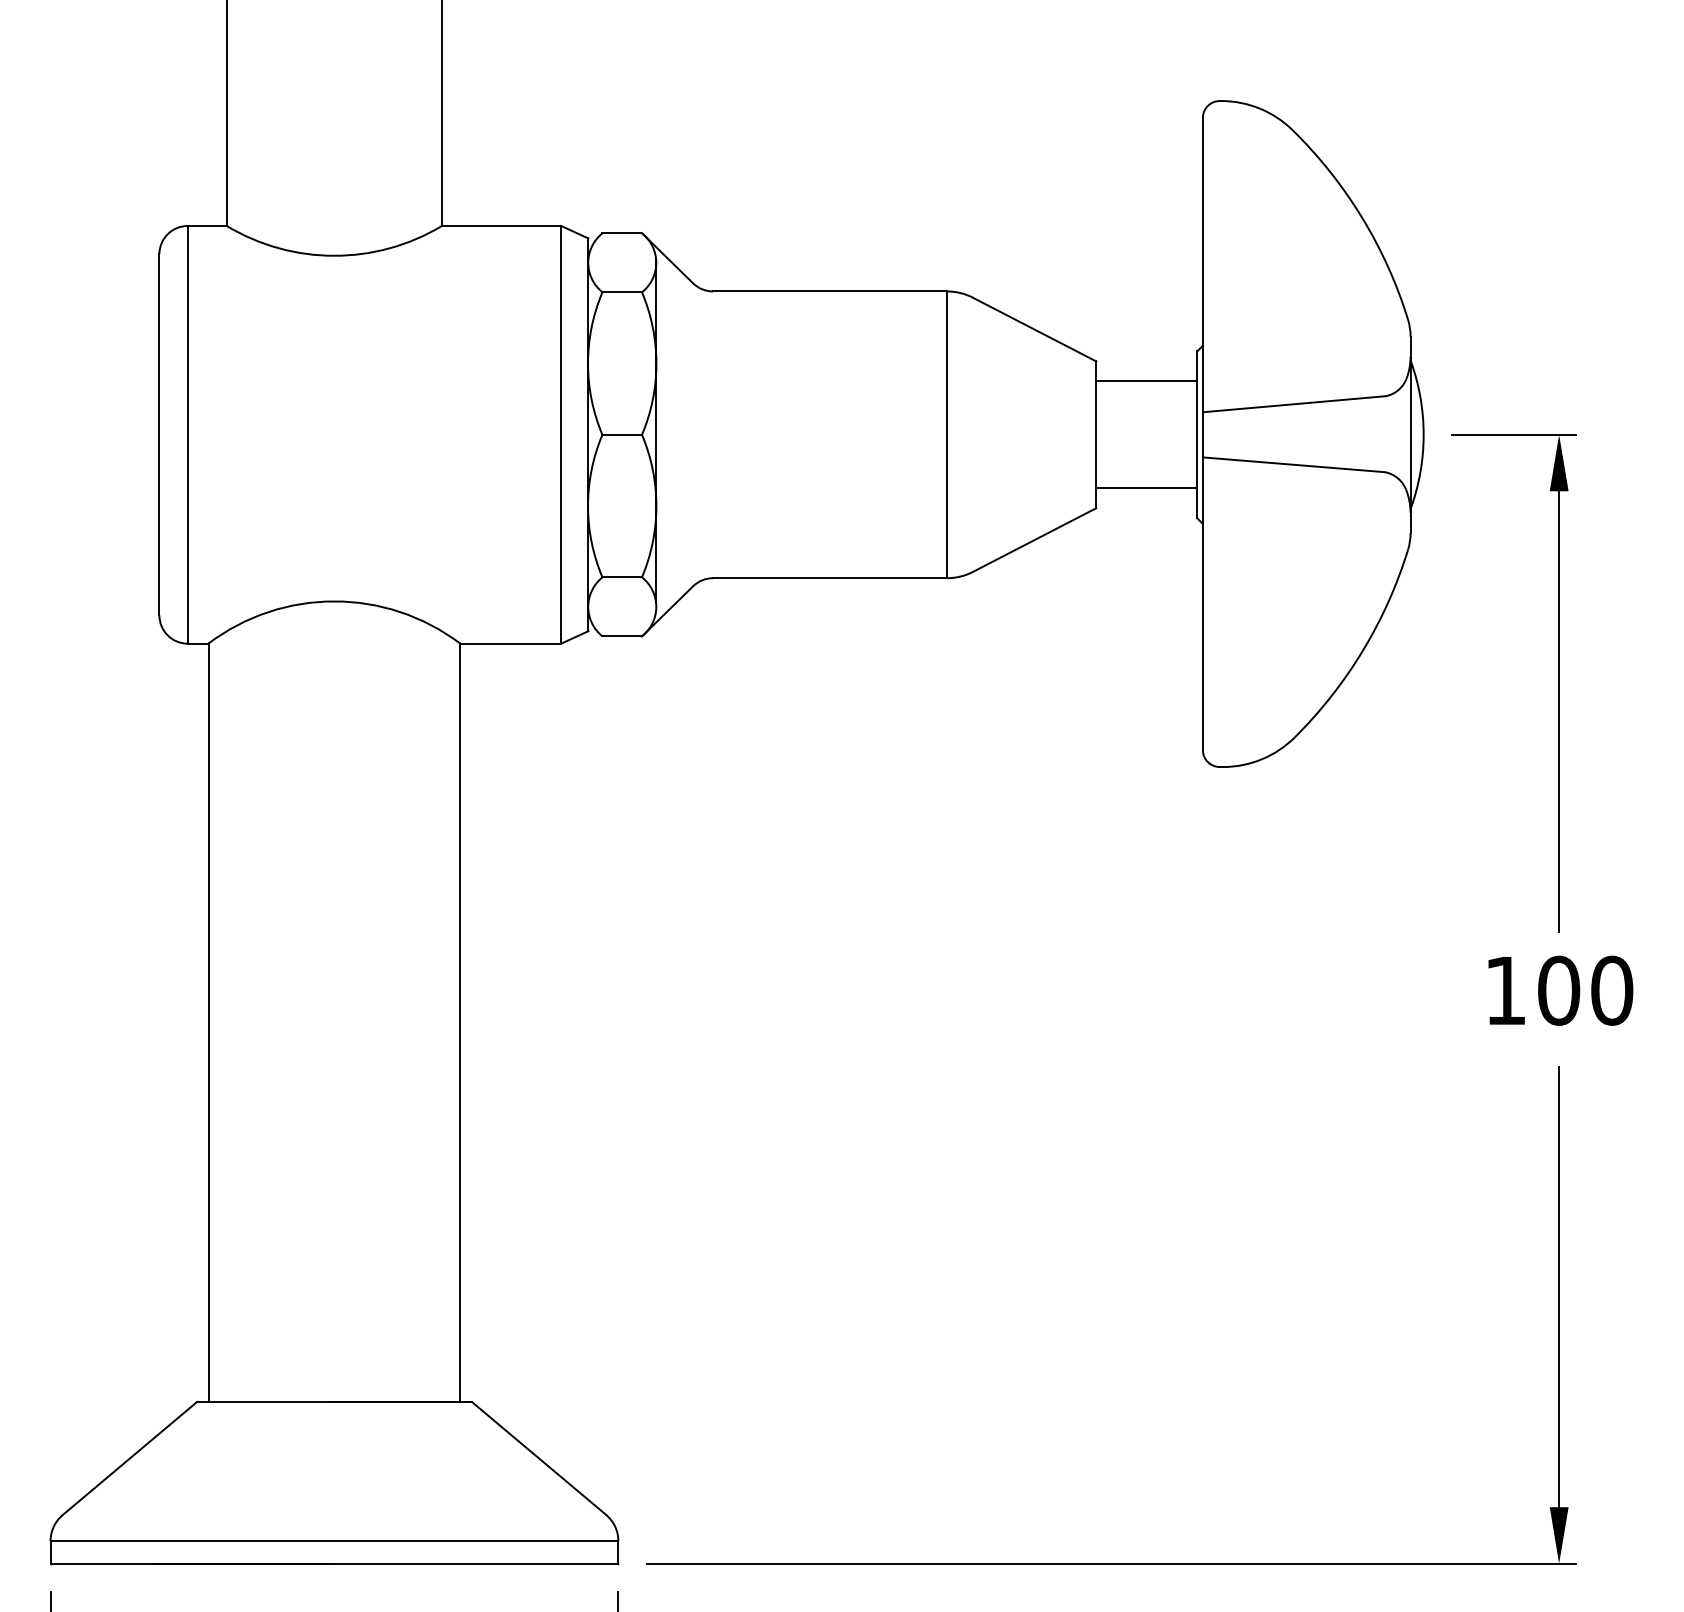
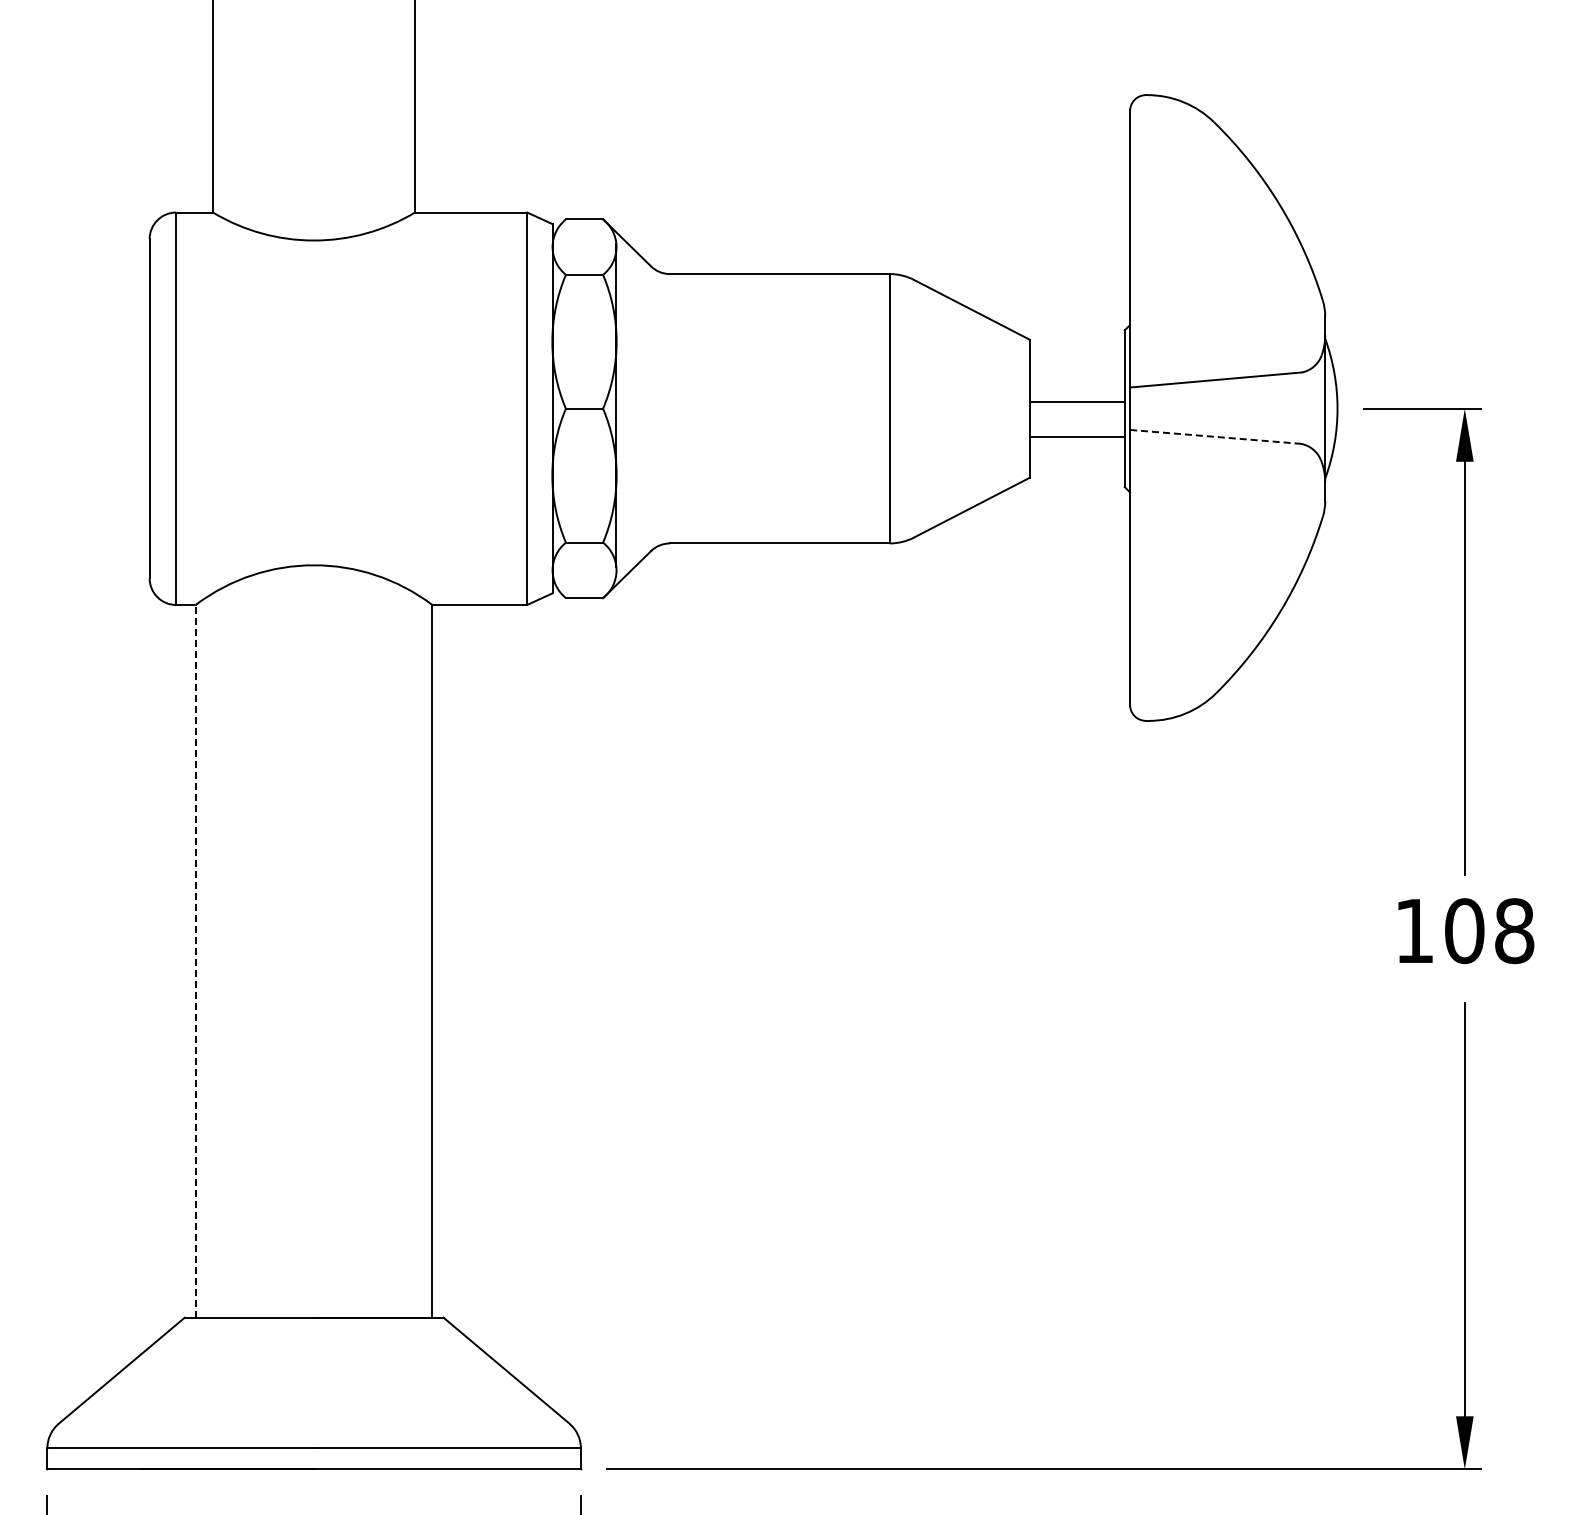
line: (1145, 381) -> (1076, 436), moved
line: (1293, 464) -> (1215, 436), solid -> dashed
line: (1145, 487) -> (1076, 401), moved
text: (1612, 990) -> (1514, 930), 100 -> 108
line: (209, 1023) -> (196, 961), solid -> dashed

